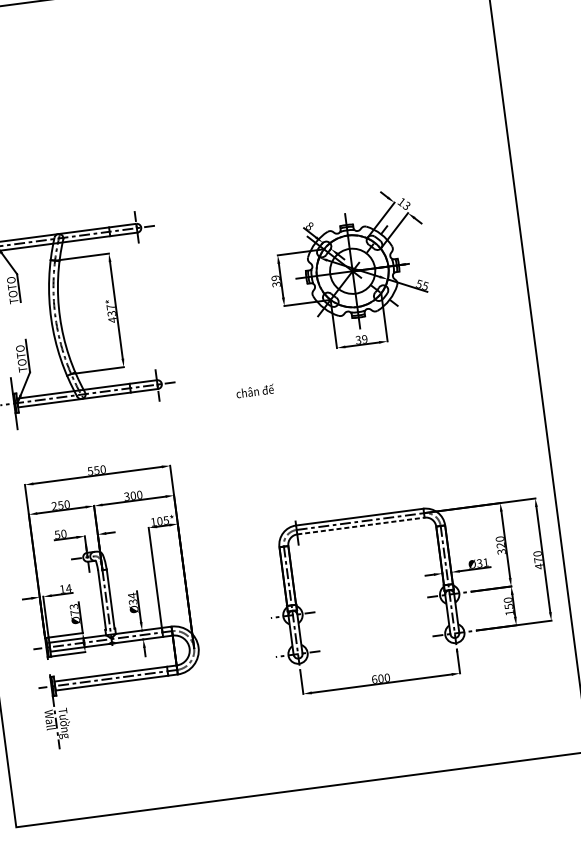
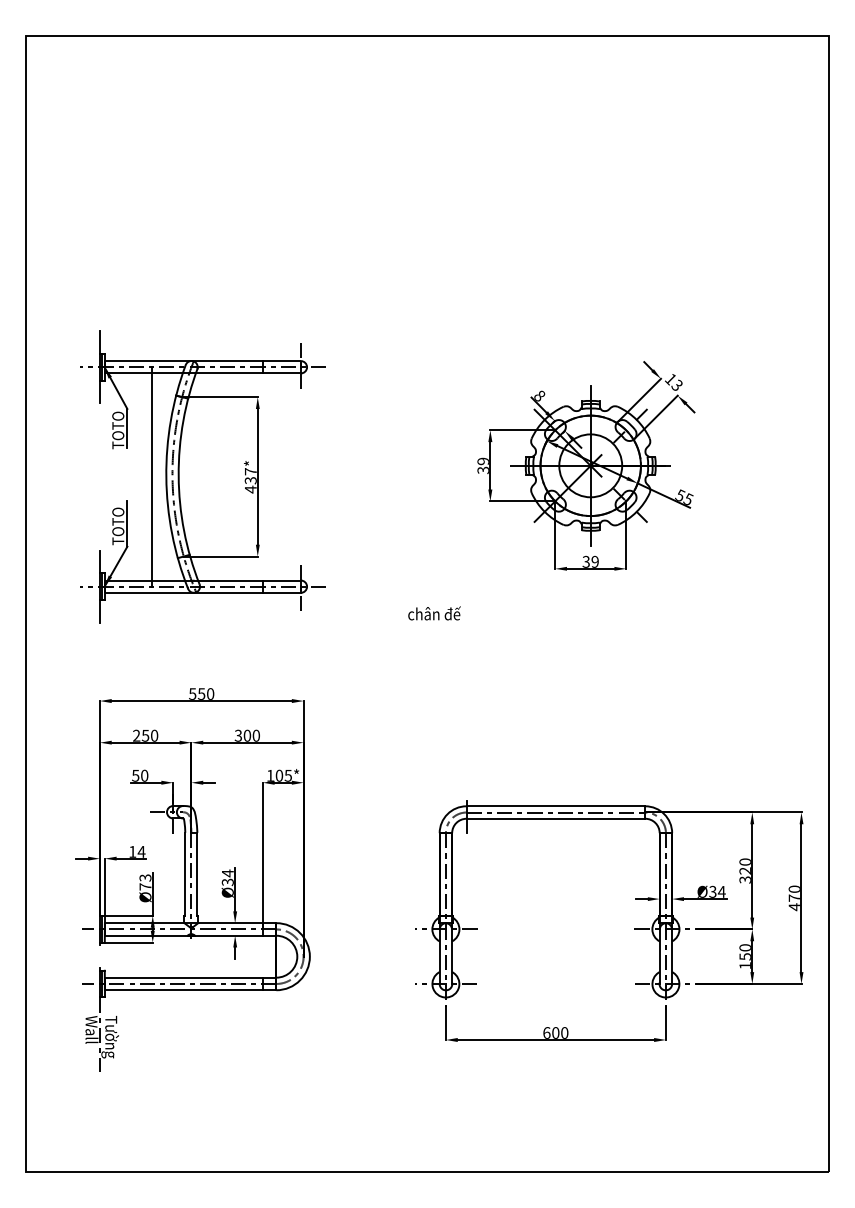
line: (40, 320) -> (151, 476), added
line: (361, 525) -> (556, 818), dashed -> solid
text: (485, 562) -> (721, 891), Ø31 -> Ø34

